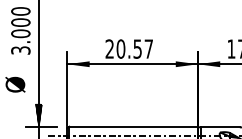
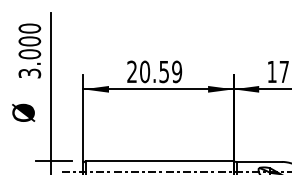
text: (149, 48) -> (177, 71), 20.57 -> 20.59
hatch: (38, 115) -> (50, 148), removed

